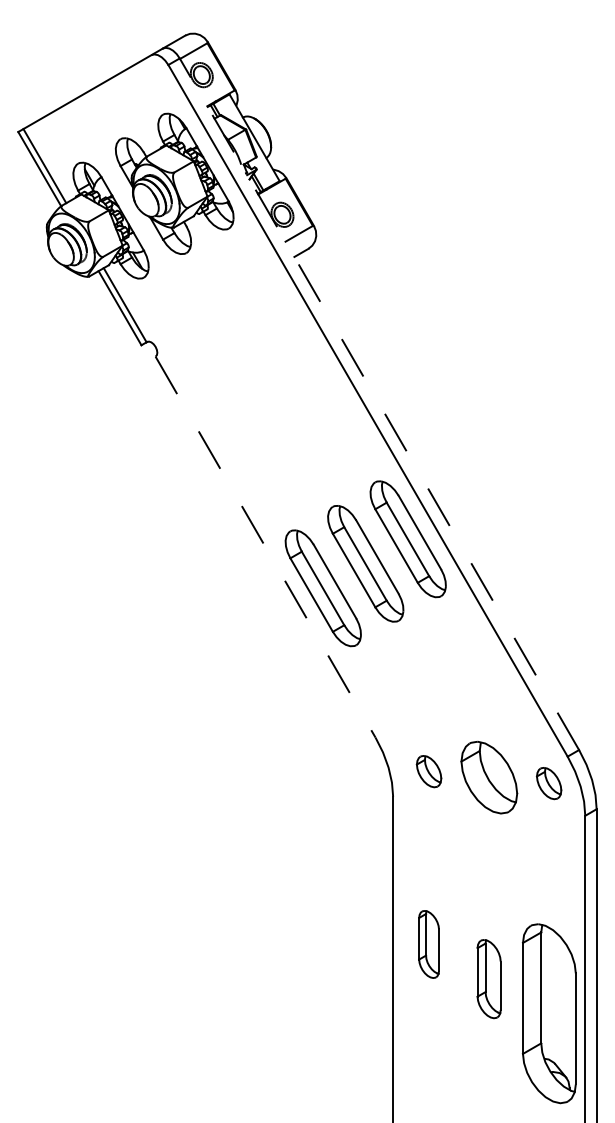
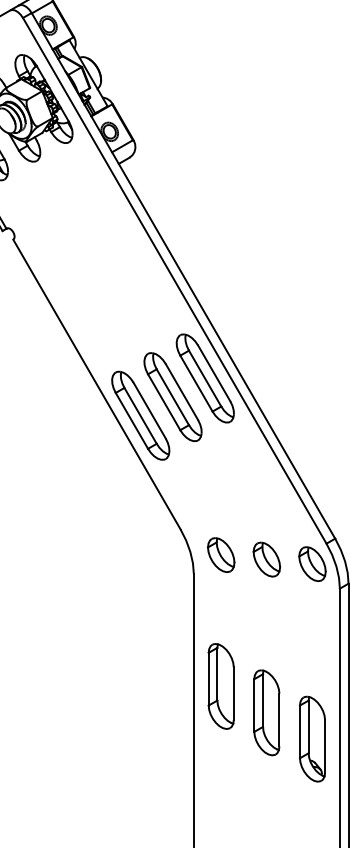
line: (379, 403) -> (183, 275), dashed -> solid
line: (265, 547) -> (96, 384), dashed -> solid
part: (428, 771) -> (220, 554), size x1.43
part: (488, 777) -> (266, 559), size x0.62
part: (548, 783) -> (311, 564), size x1.43
part: (428, 944) -> (220, 686), size x1.67
part: (488, 978) -> (266, 712), size x1.43
part: (548, 1013) -> (311, 738), size x0.62

